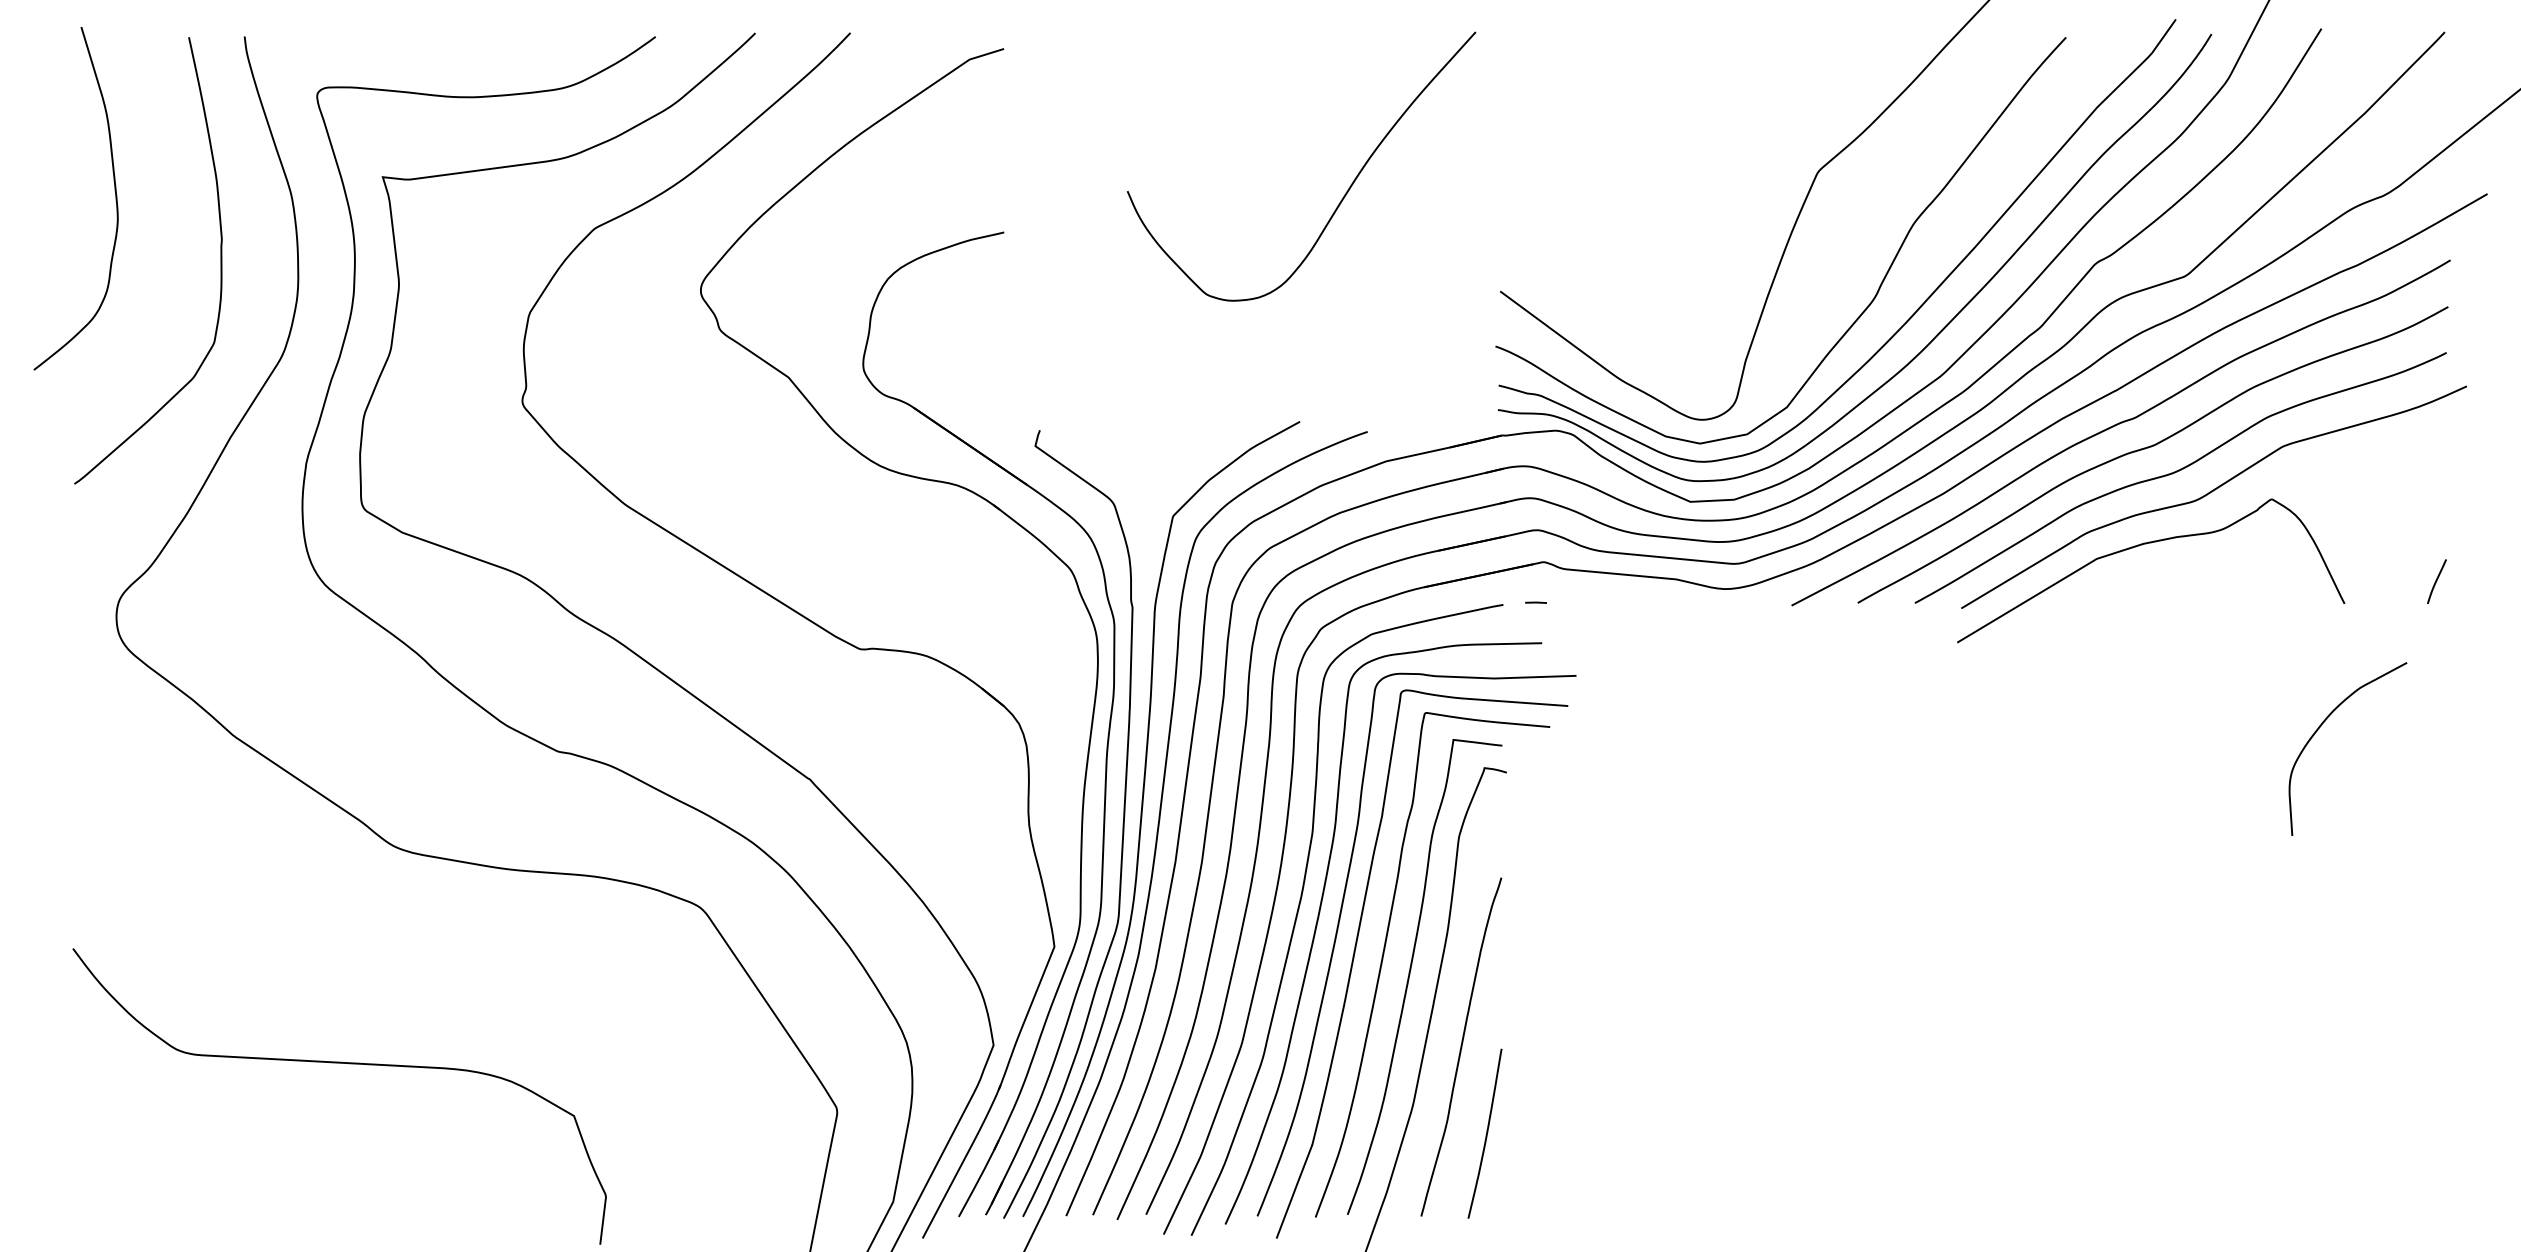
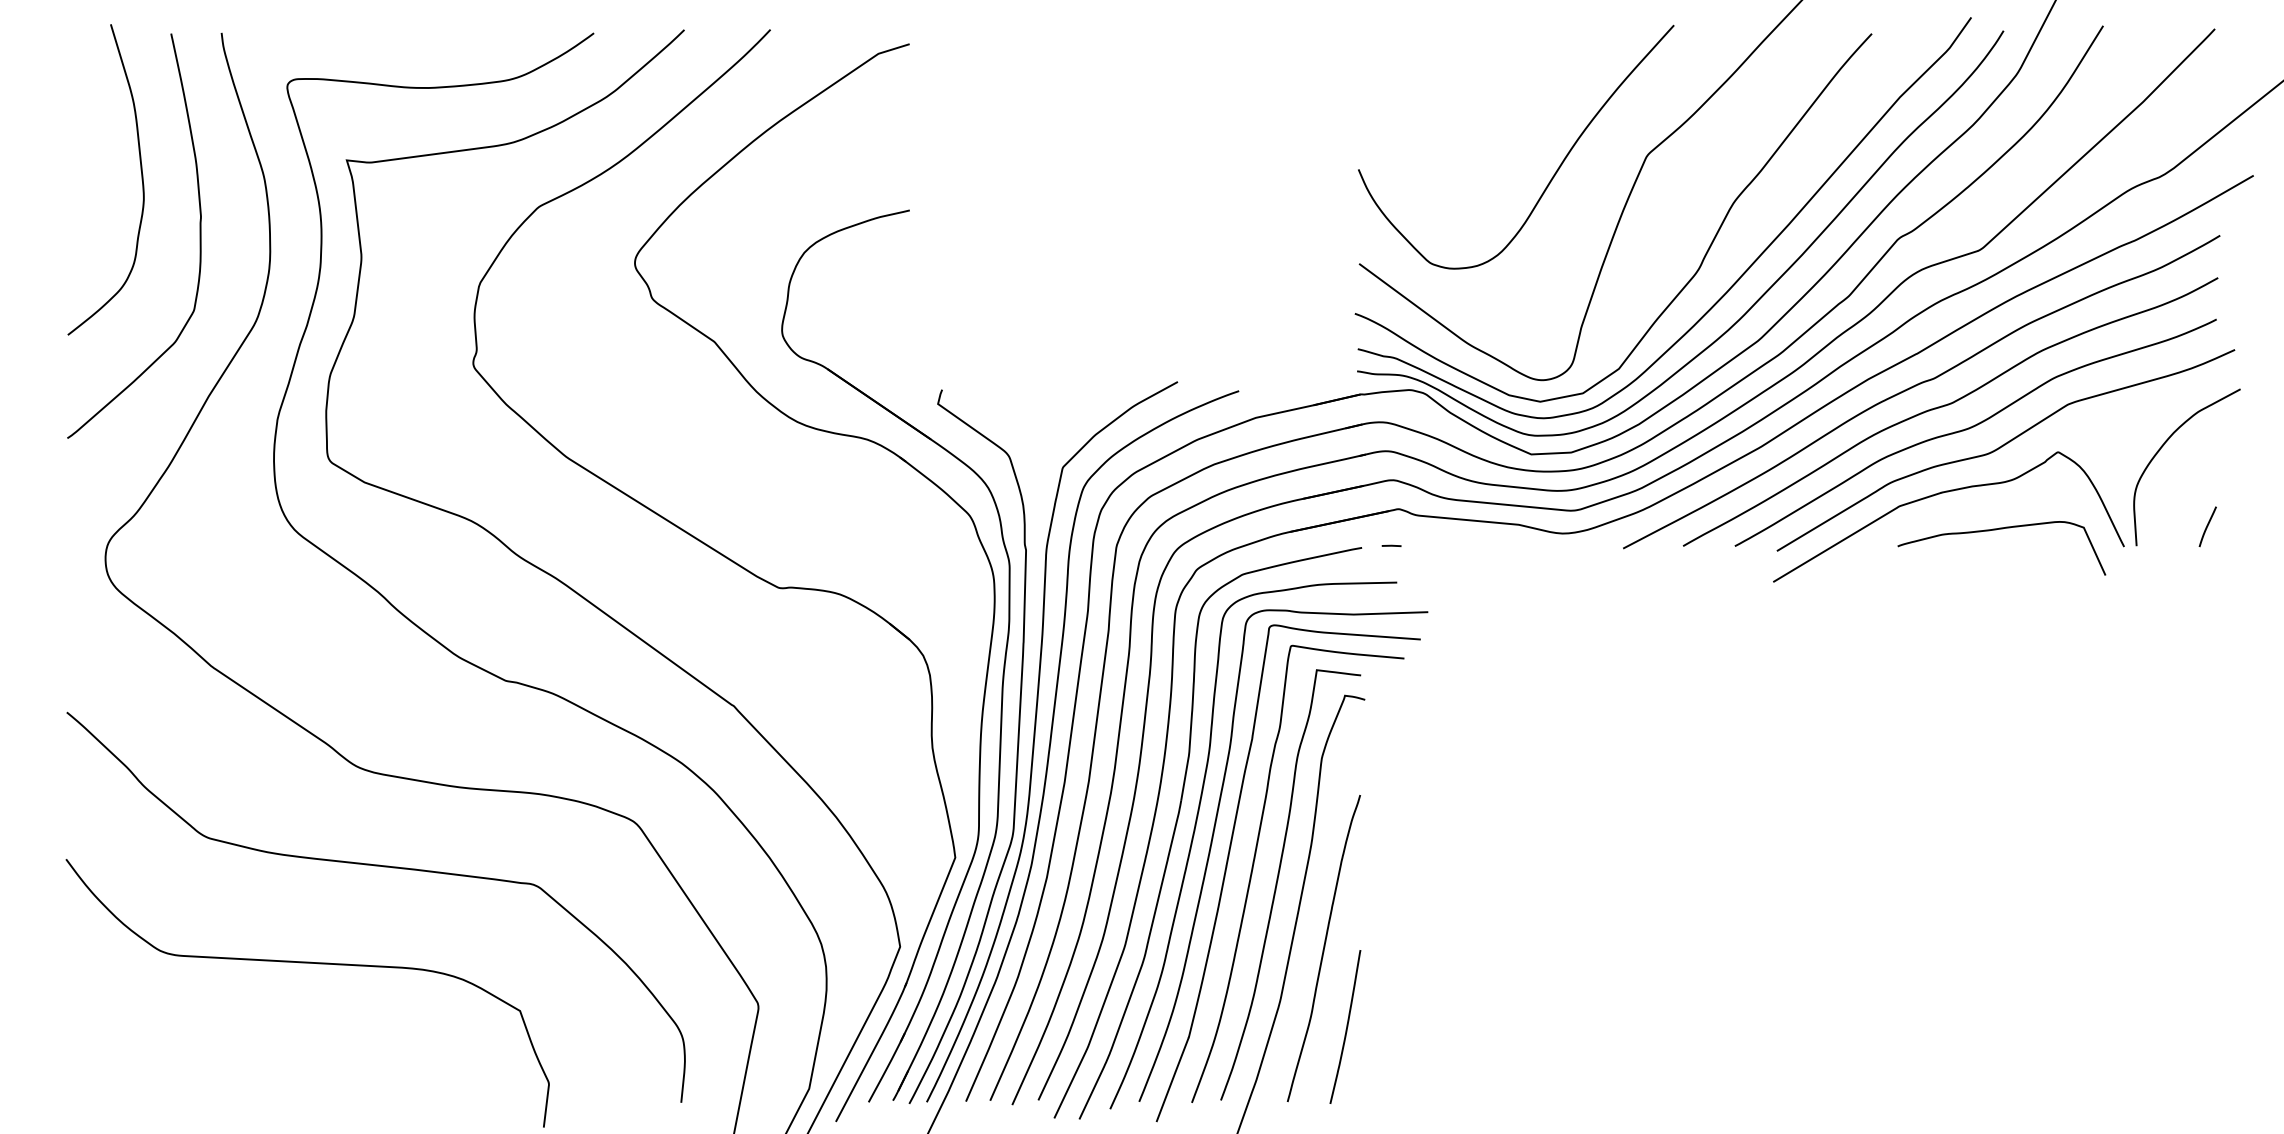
curve: (114, 191) -> (140, 173), moved
curve: (1344, 194) -> (1555, 172), moved
curve: (2204, 585) -> (1997, 530), added
curve: (2321, 726) -> (2163, 446), moved
curve: (423, 957) -> (383, 867), added

